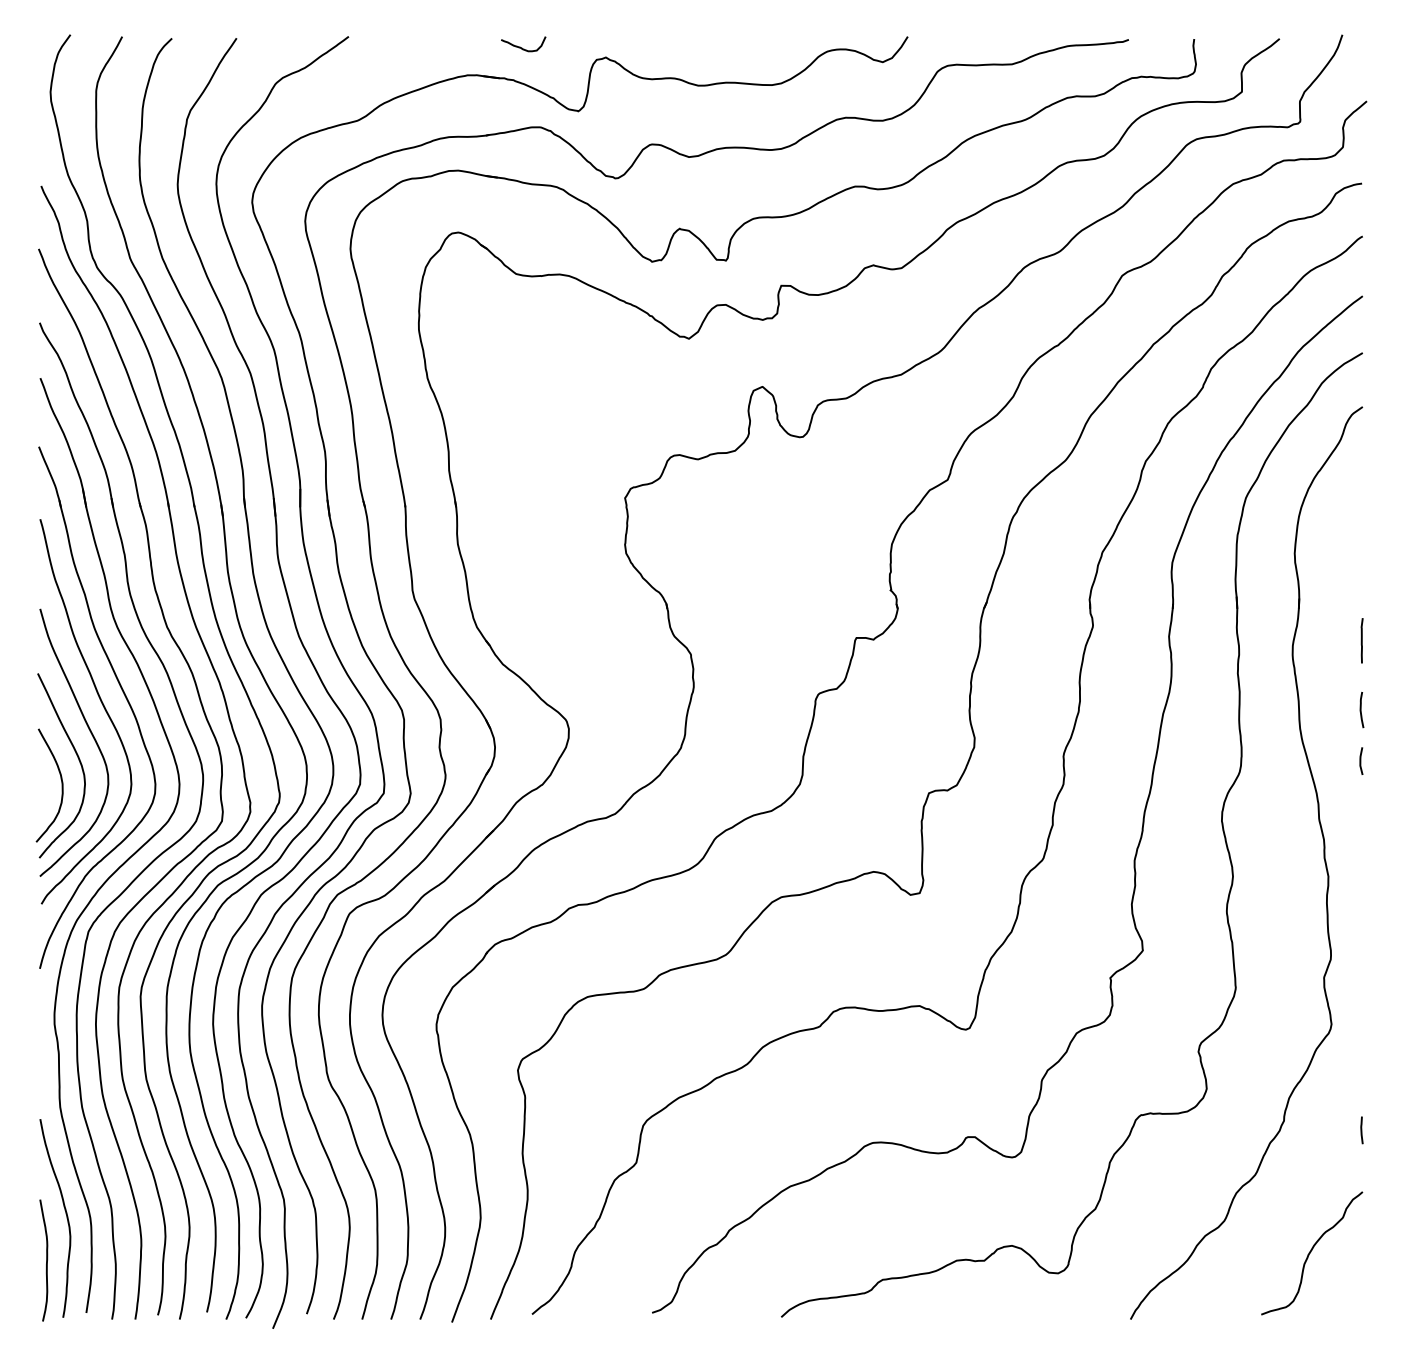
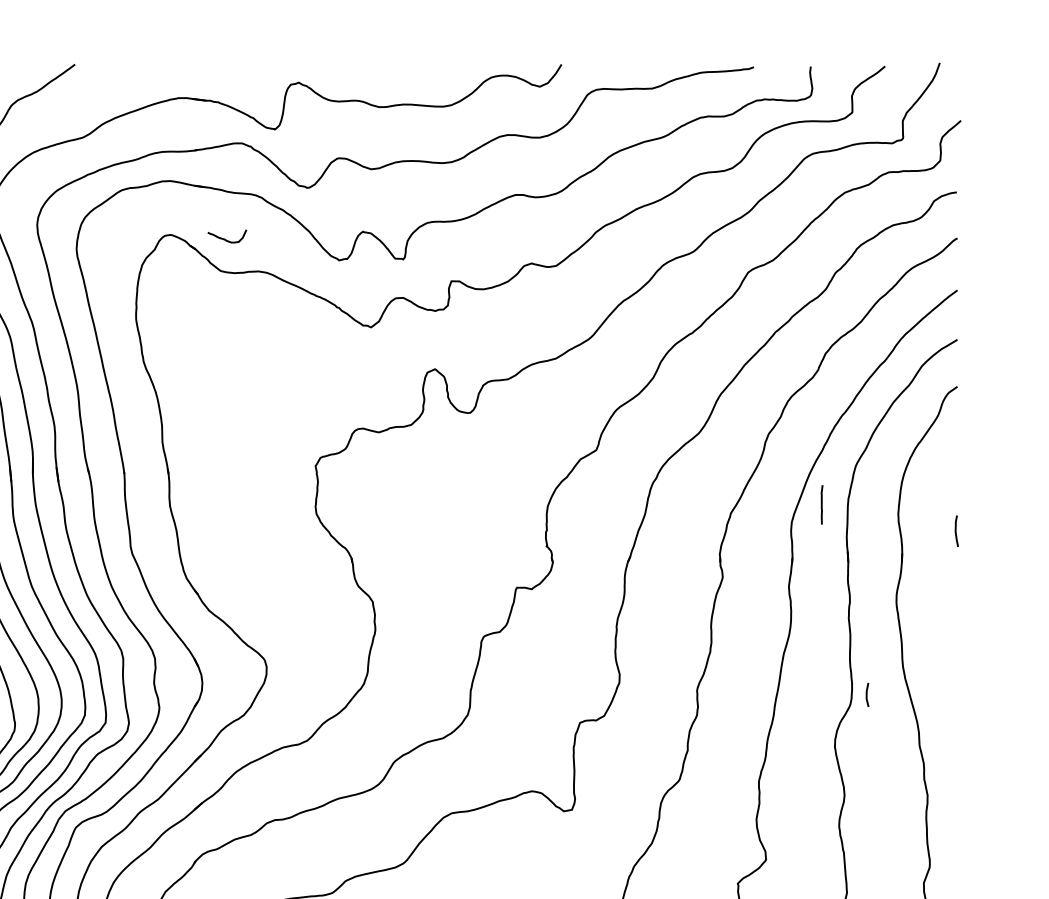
curve: (522, 47) -> (226, 239), moved
line: (1361, 640) -> (821, 504), moved
curve: (1361, 710) -> (956, 531), moved
line: (1361, 760) -> (867, 694), moved

